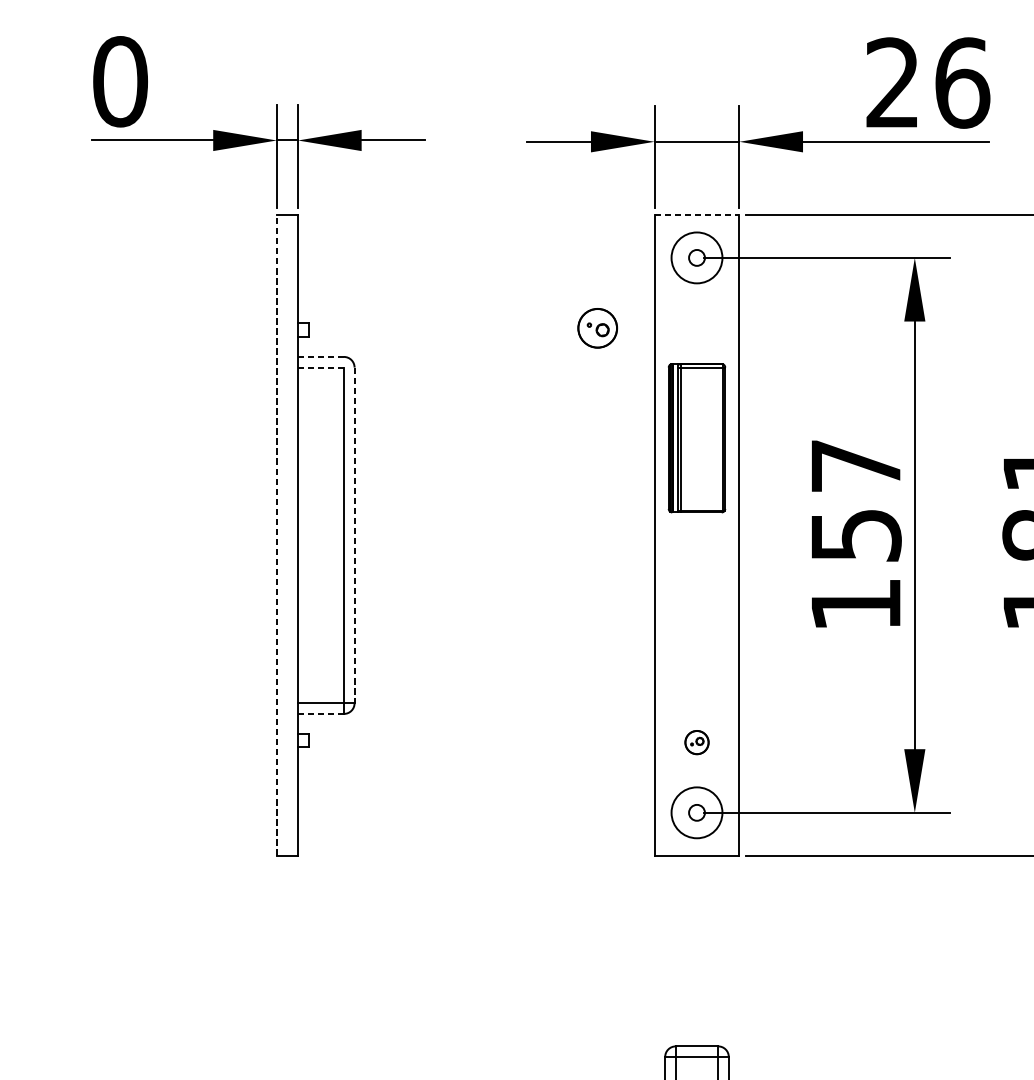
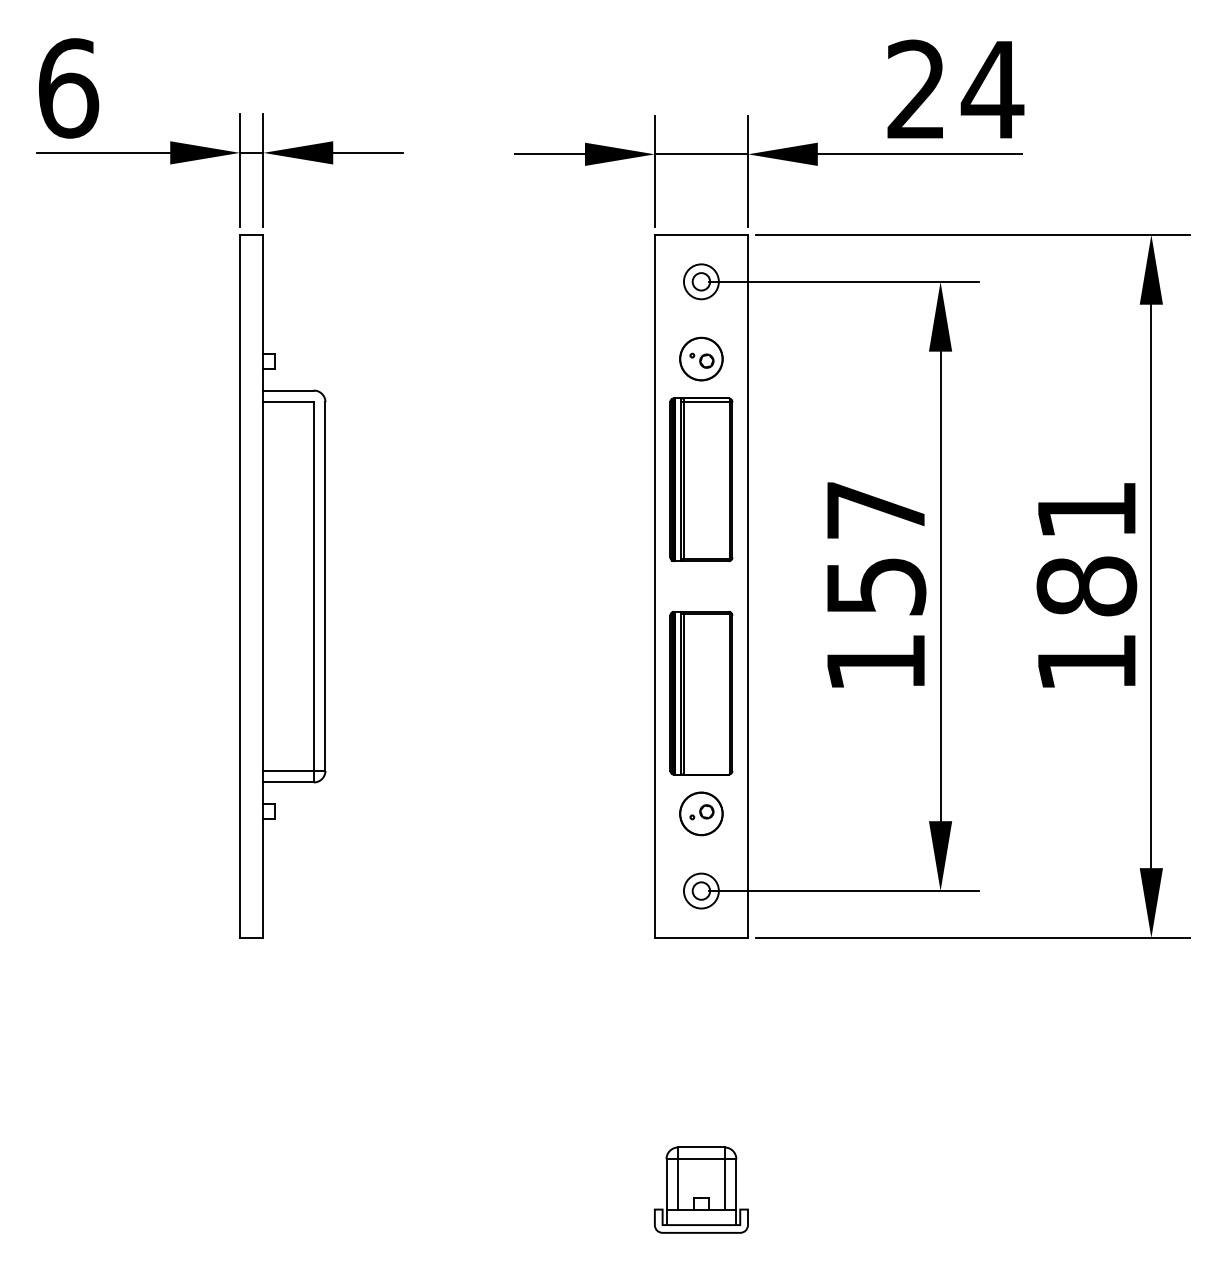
text: (120, 81) -> (68, 88), 0 -> 6
text: (962, 82) -> (992, 89), 26 -> 24
line: (697, 214) -> (701, 234), dashed -> solid
circle: (696, 257) -> (700, 281), size x0.62
part: (597, 327) -> (701, 358), moved
line: (321, 356) -> (289, 390), dashed -> solid
line: (320, 367) -> (288, 402), dashed -> solid
line: (277, 535) -> (240, 586), dashed -> solid
line: (354, 536) -> (325, 587), dashed -> solid
part: (697, 631) -> (701, 692), added
line: (320, 713) -> (288, 782), dashed -> solid
part: (697, 742) -> (701, 813), size x1.67
circle: (696, 812) -> (700, 890), size x0.62

